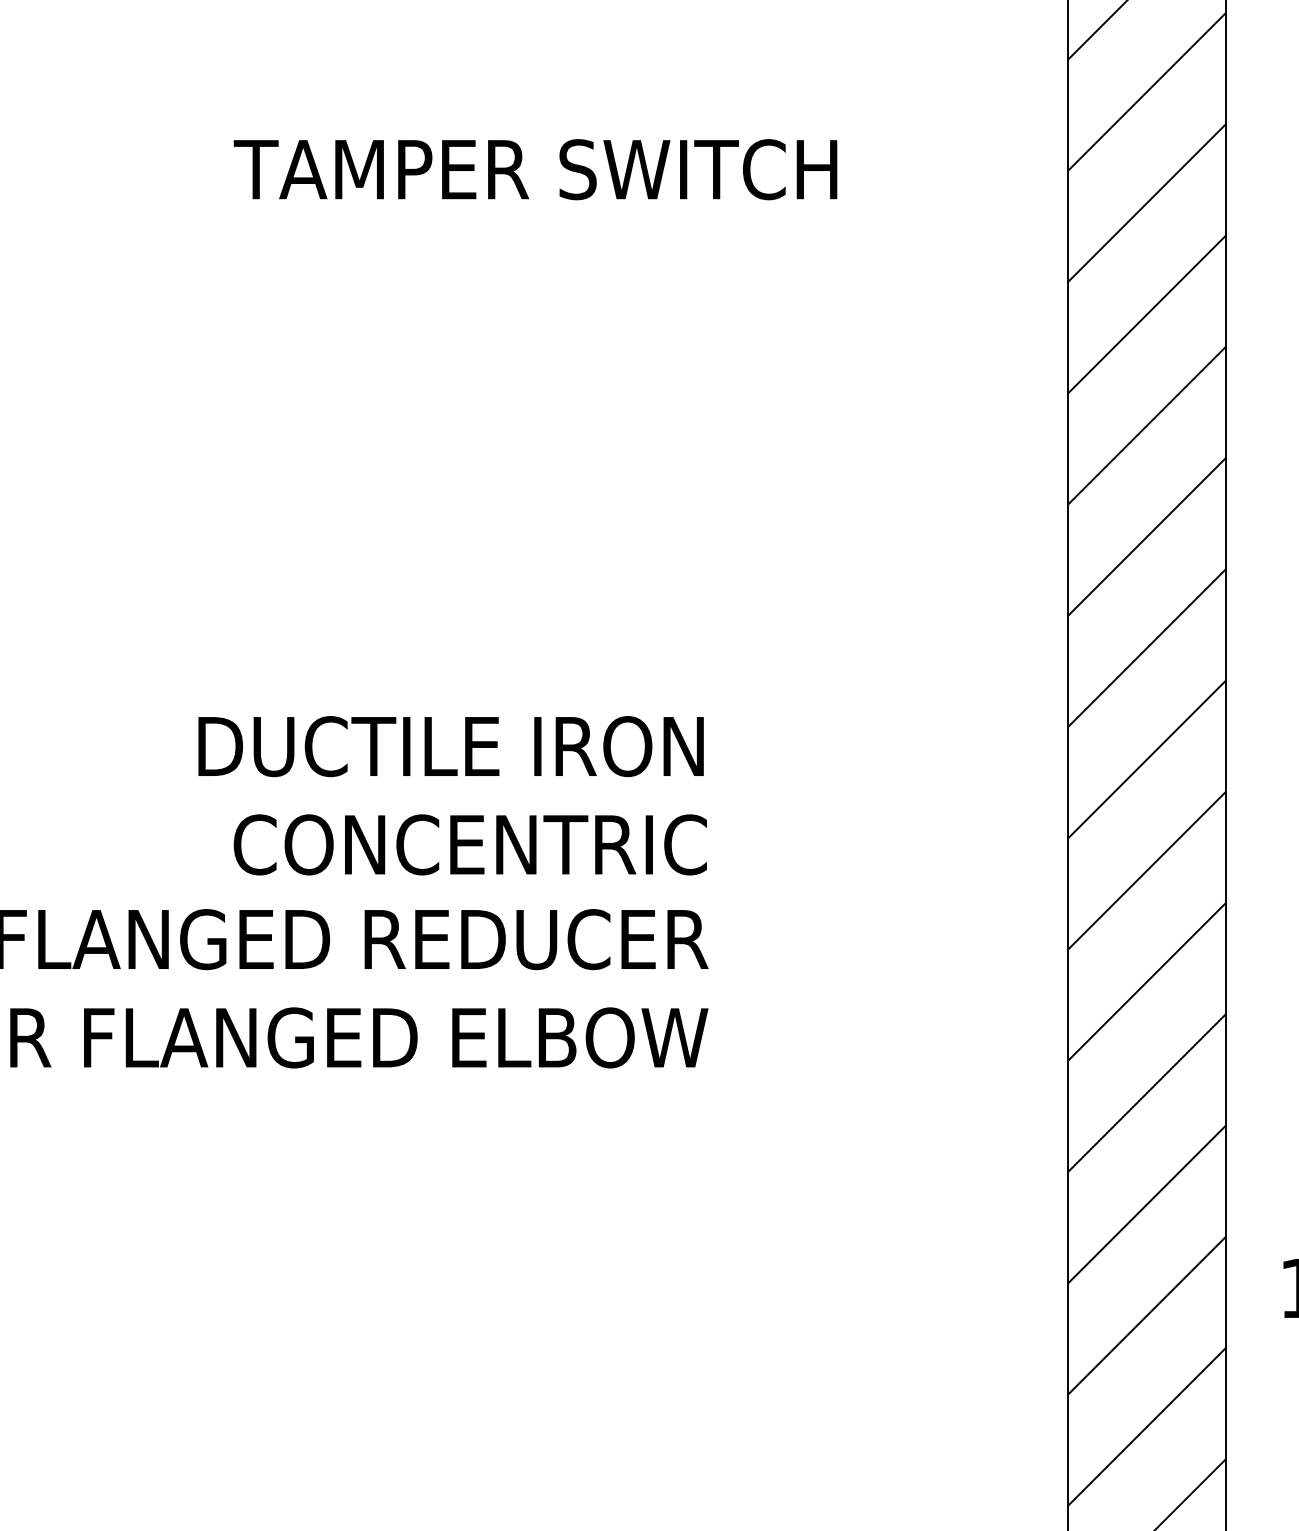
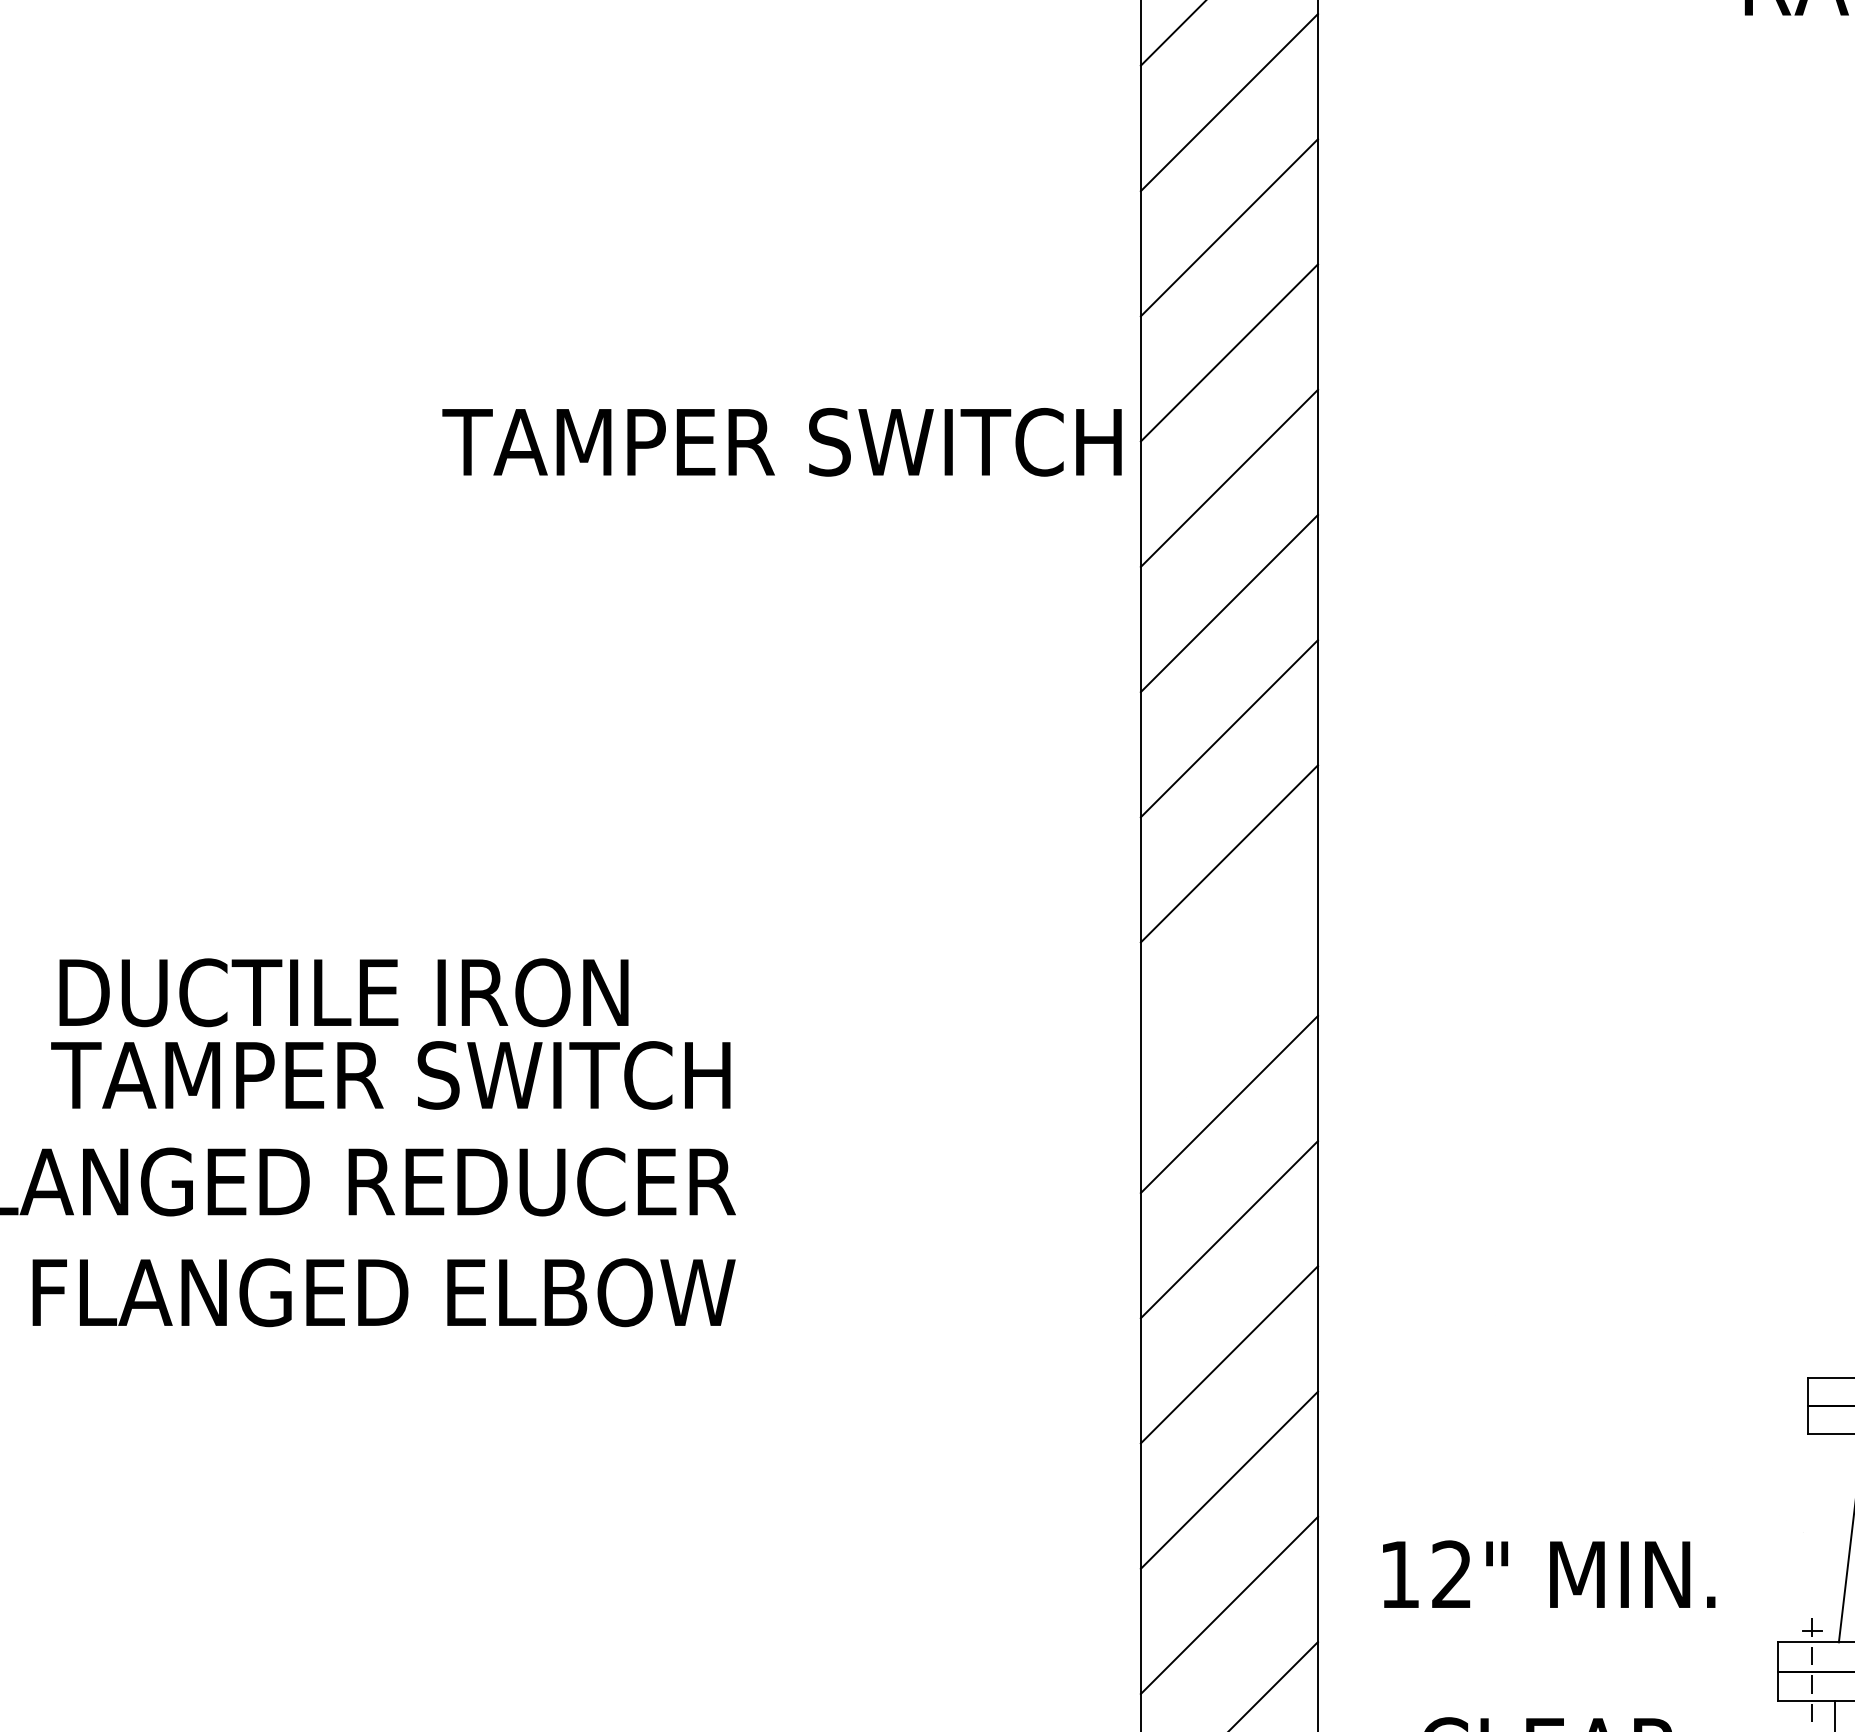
text: (535, 169) -> (781, 442), moved
text: (450, 746) -> (343, 992), moved
line: (1146, 758) -> (1228, 978), removed
text: (403, 844) -> (392, 1075), CONCENTRIC -> TAMPER SWITCH

